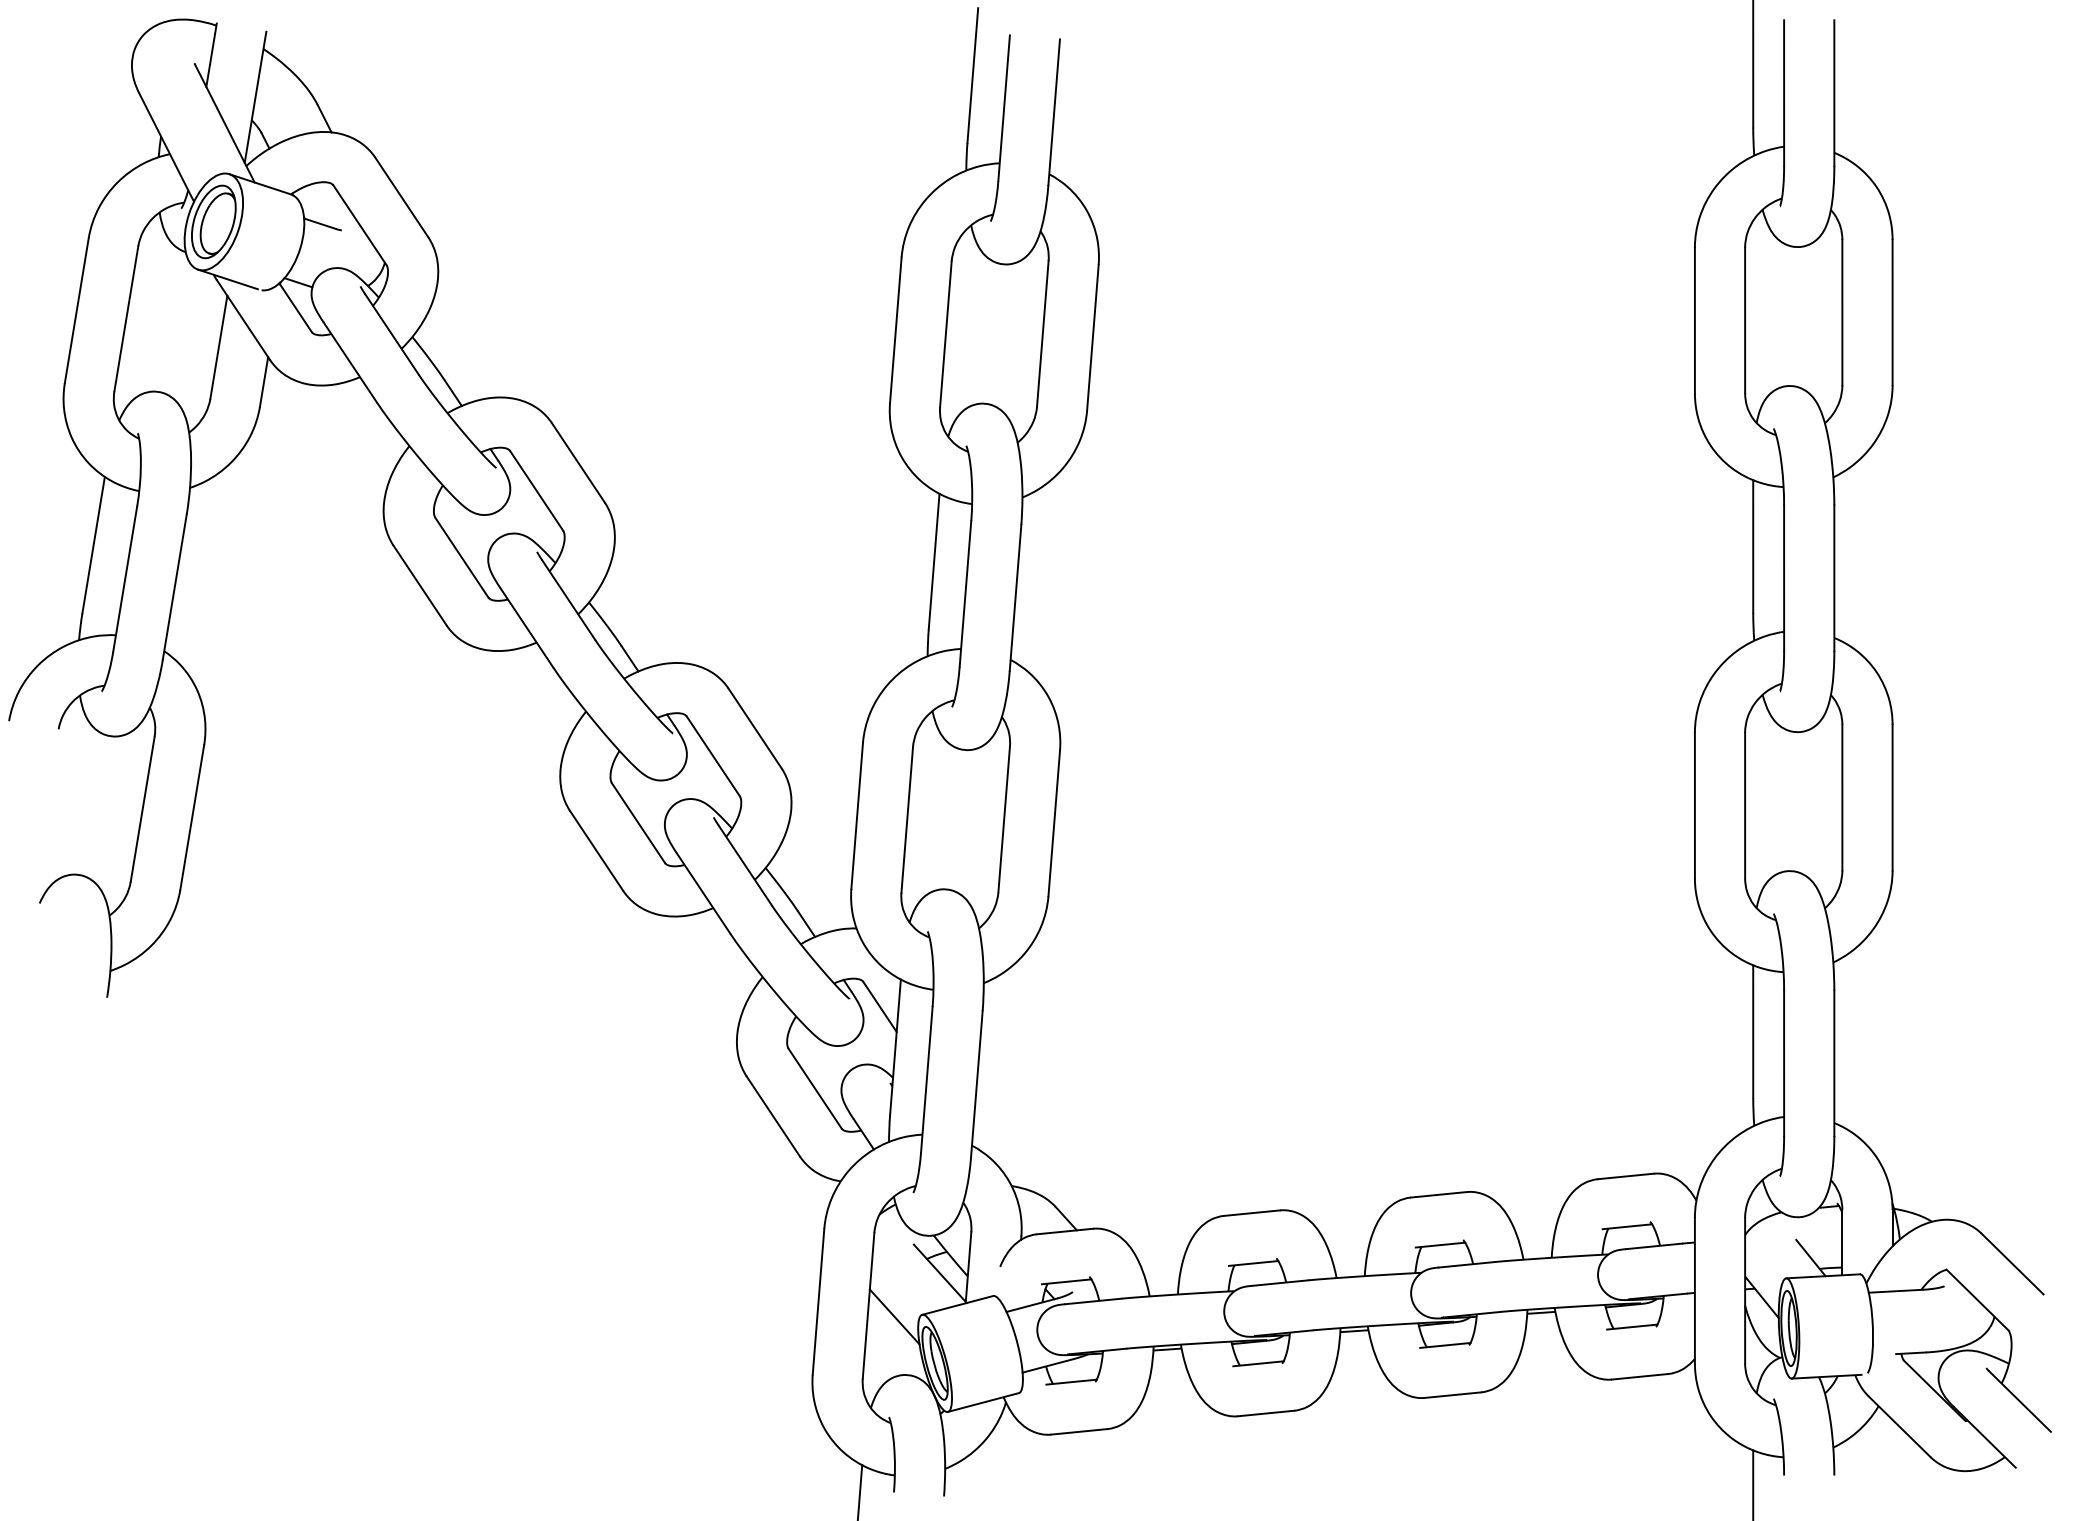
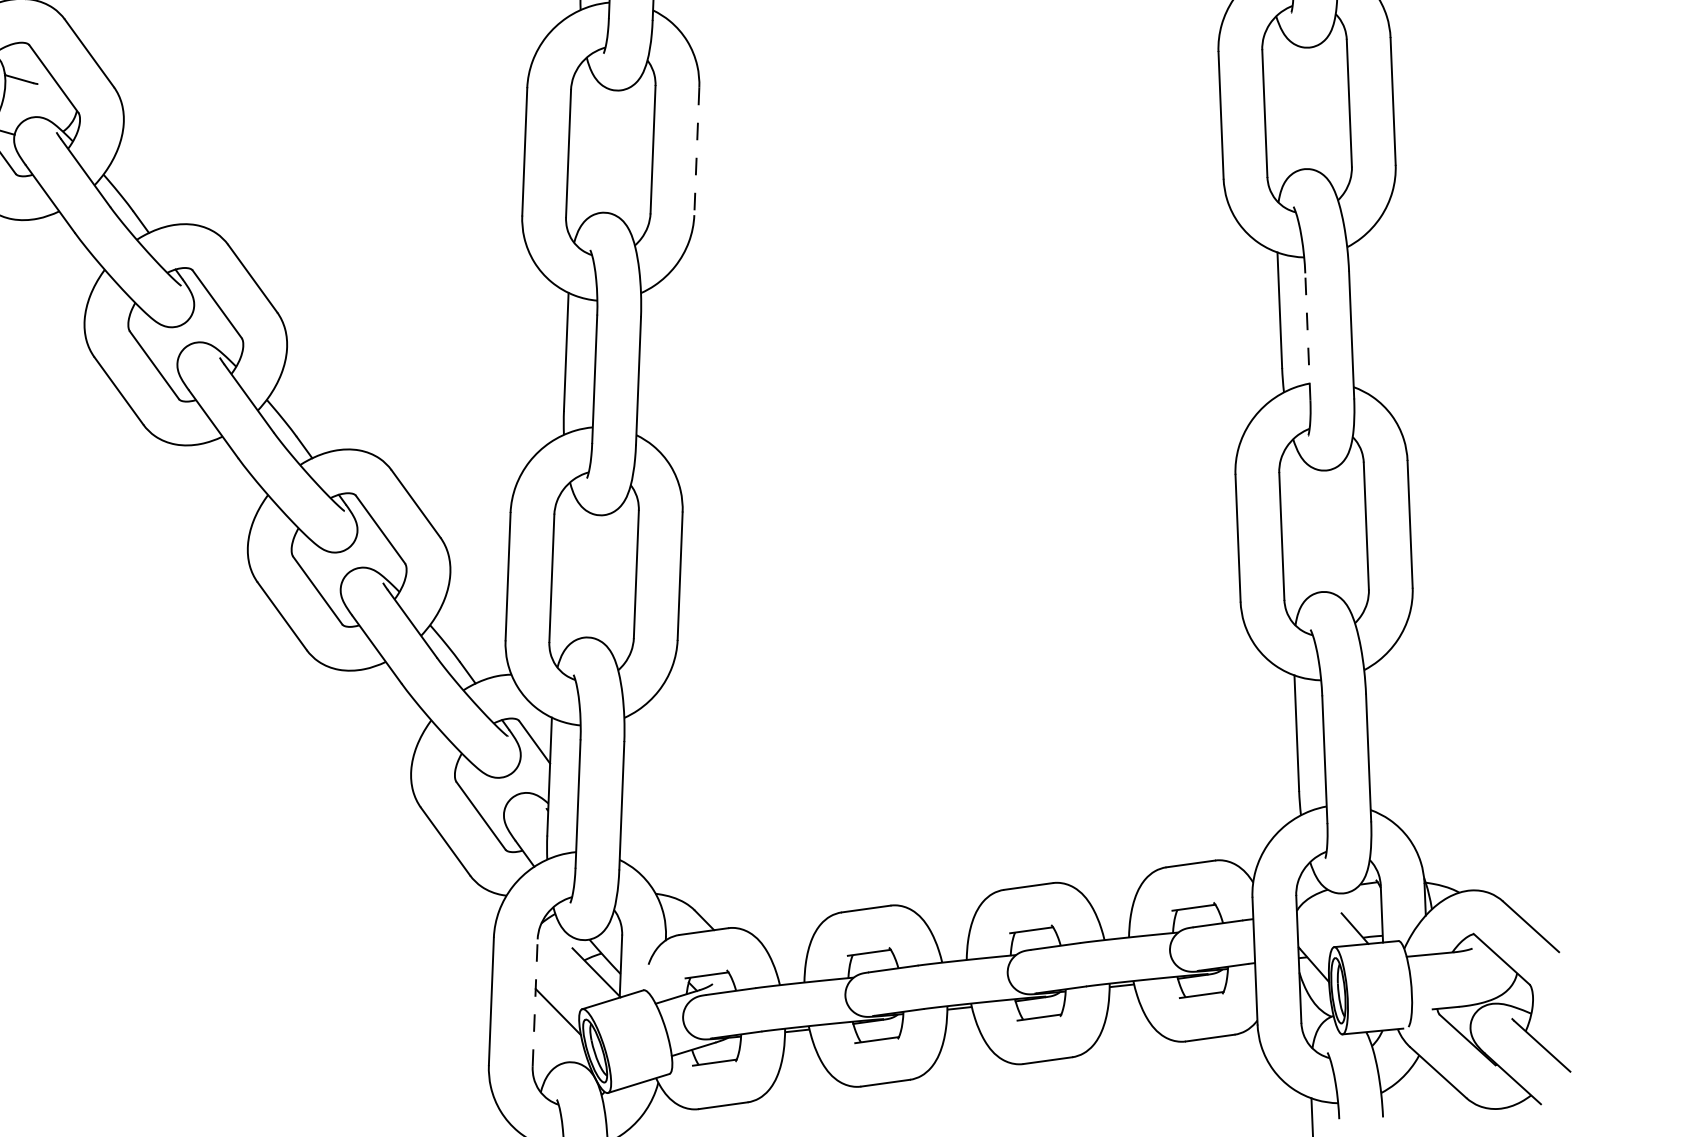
line: (1092, 338) -> (696, 152), solid -> dashed
line: (1784, 578) -> (1308, 337), solid -> dashed
line: (868, 1305) -> (535, 1002), solid -> dashed

